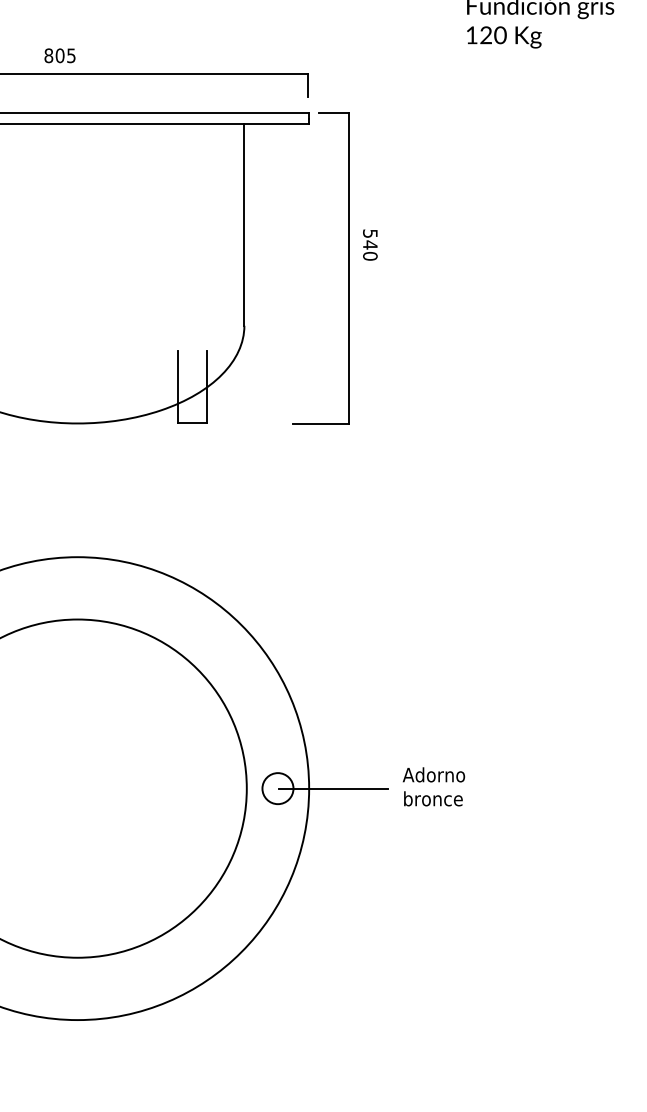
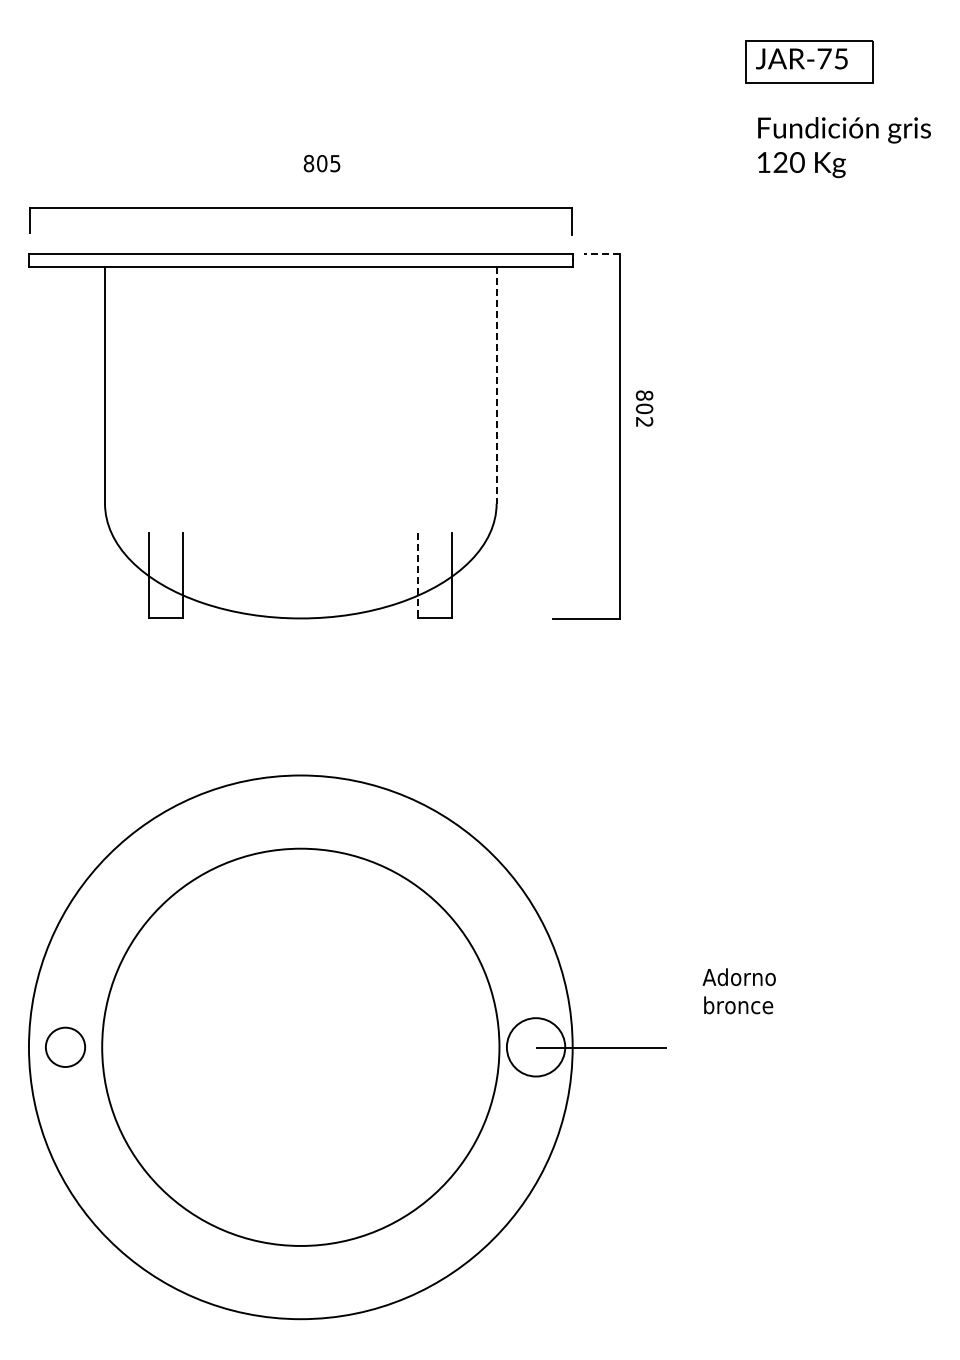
text: (59, 55) -> (321, 163), moved
line: (333, 113) -> (601, 254), solid -> dashed
line: (244, 225) -> (496, 385), solid -> dashed
text: (370, 244) -> (644, 408), 540 -> 802
line: (177, 386) -> (418, 575), solid -> dashed
text: (433, 787) -> (738, 991), moved
circle: (277, 788) -> (535, 1047), size x1.6

